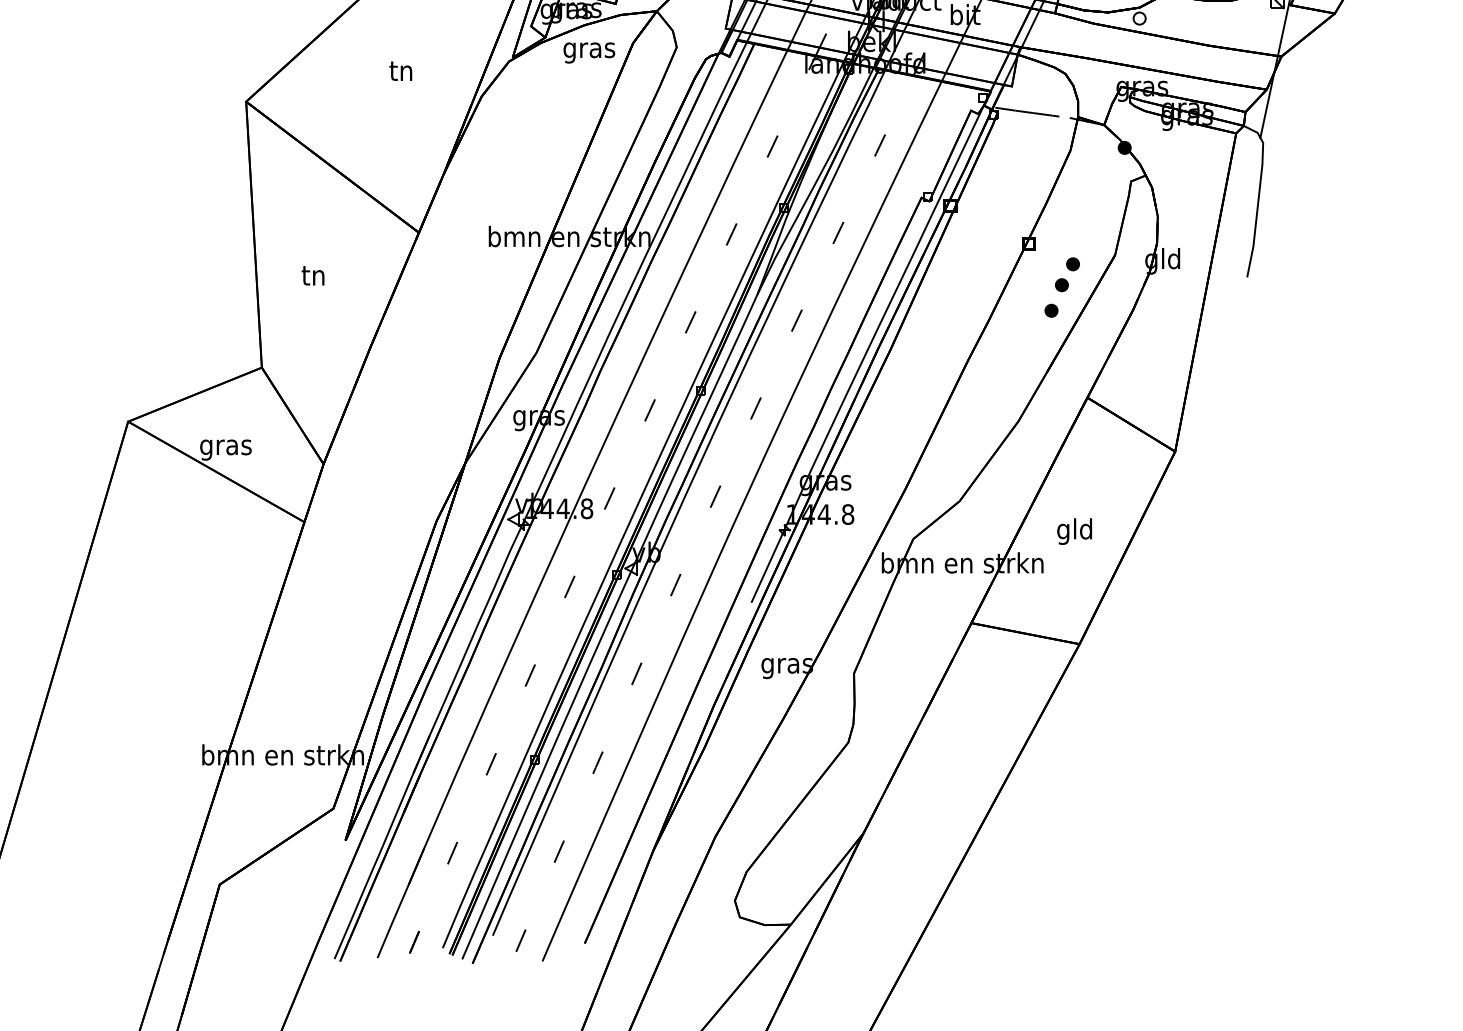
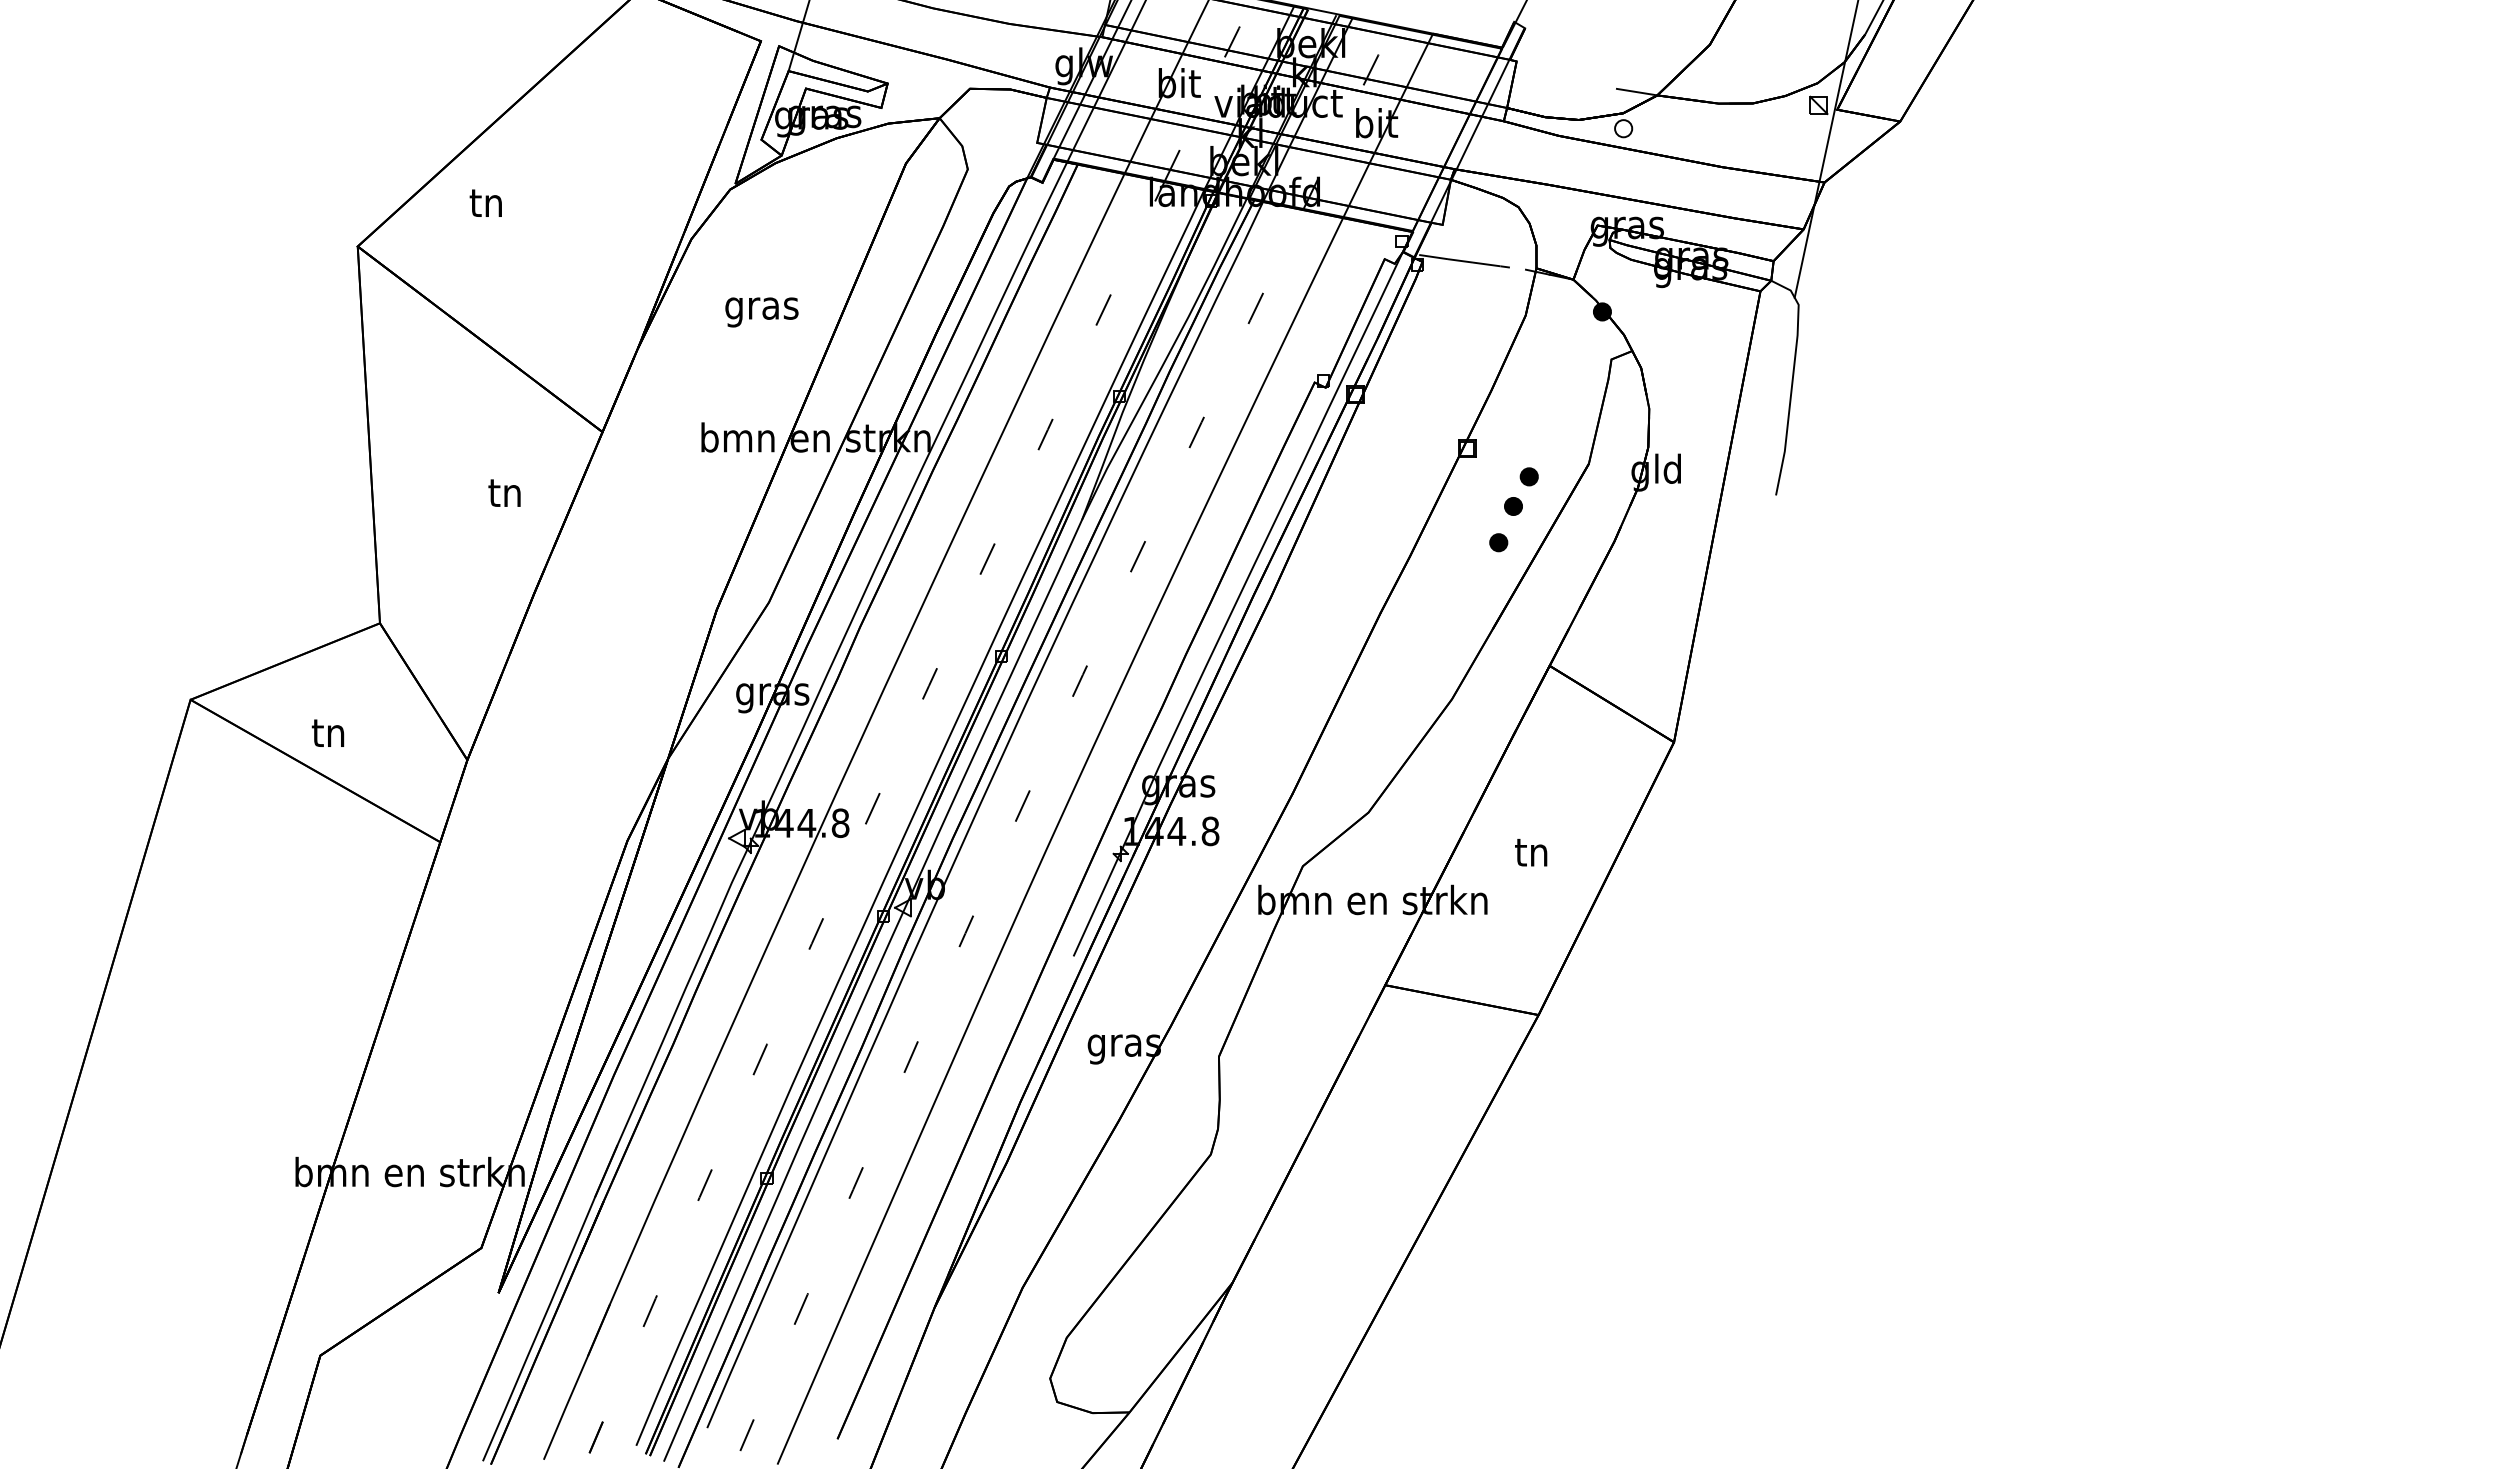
text: (589, 53) -> (761, 312), moved
text: (400, 70) -> (485, 202), moved
text: (313, 275) -> (504, 492), moved
text: (225, 448) -> (328, 737), gras -> tn
text: (1074, 531) -> (1531, 855), gld -> tn

